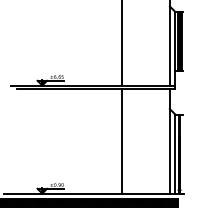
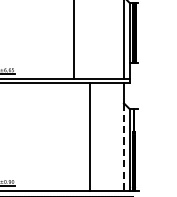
line: (121, 141) -> (89, 136), moved
line: (169, 151) -> (123, 147), solid -> dashed

